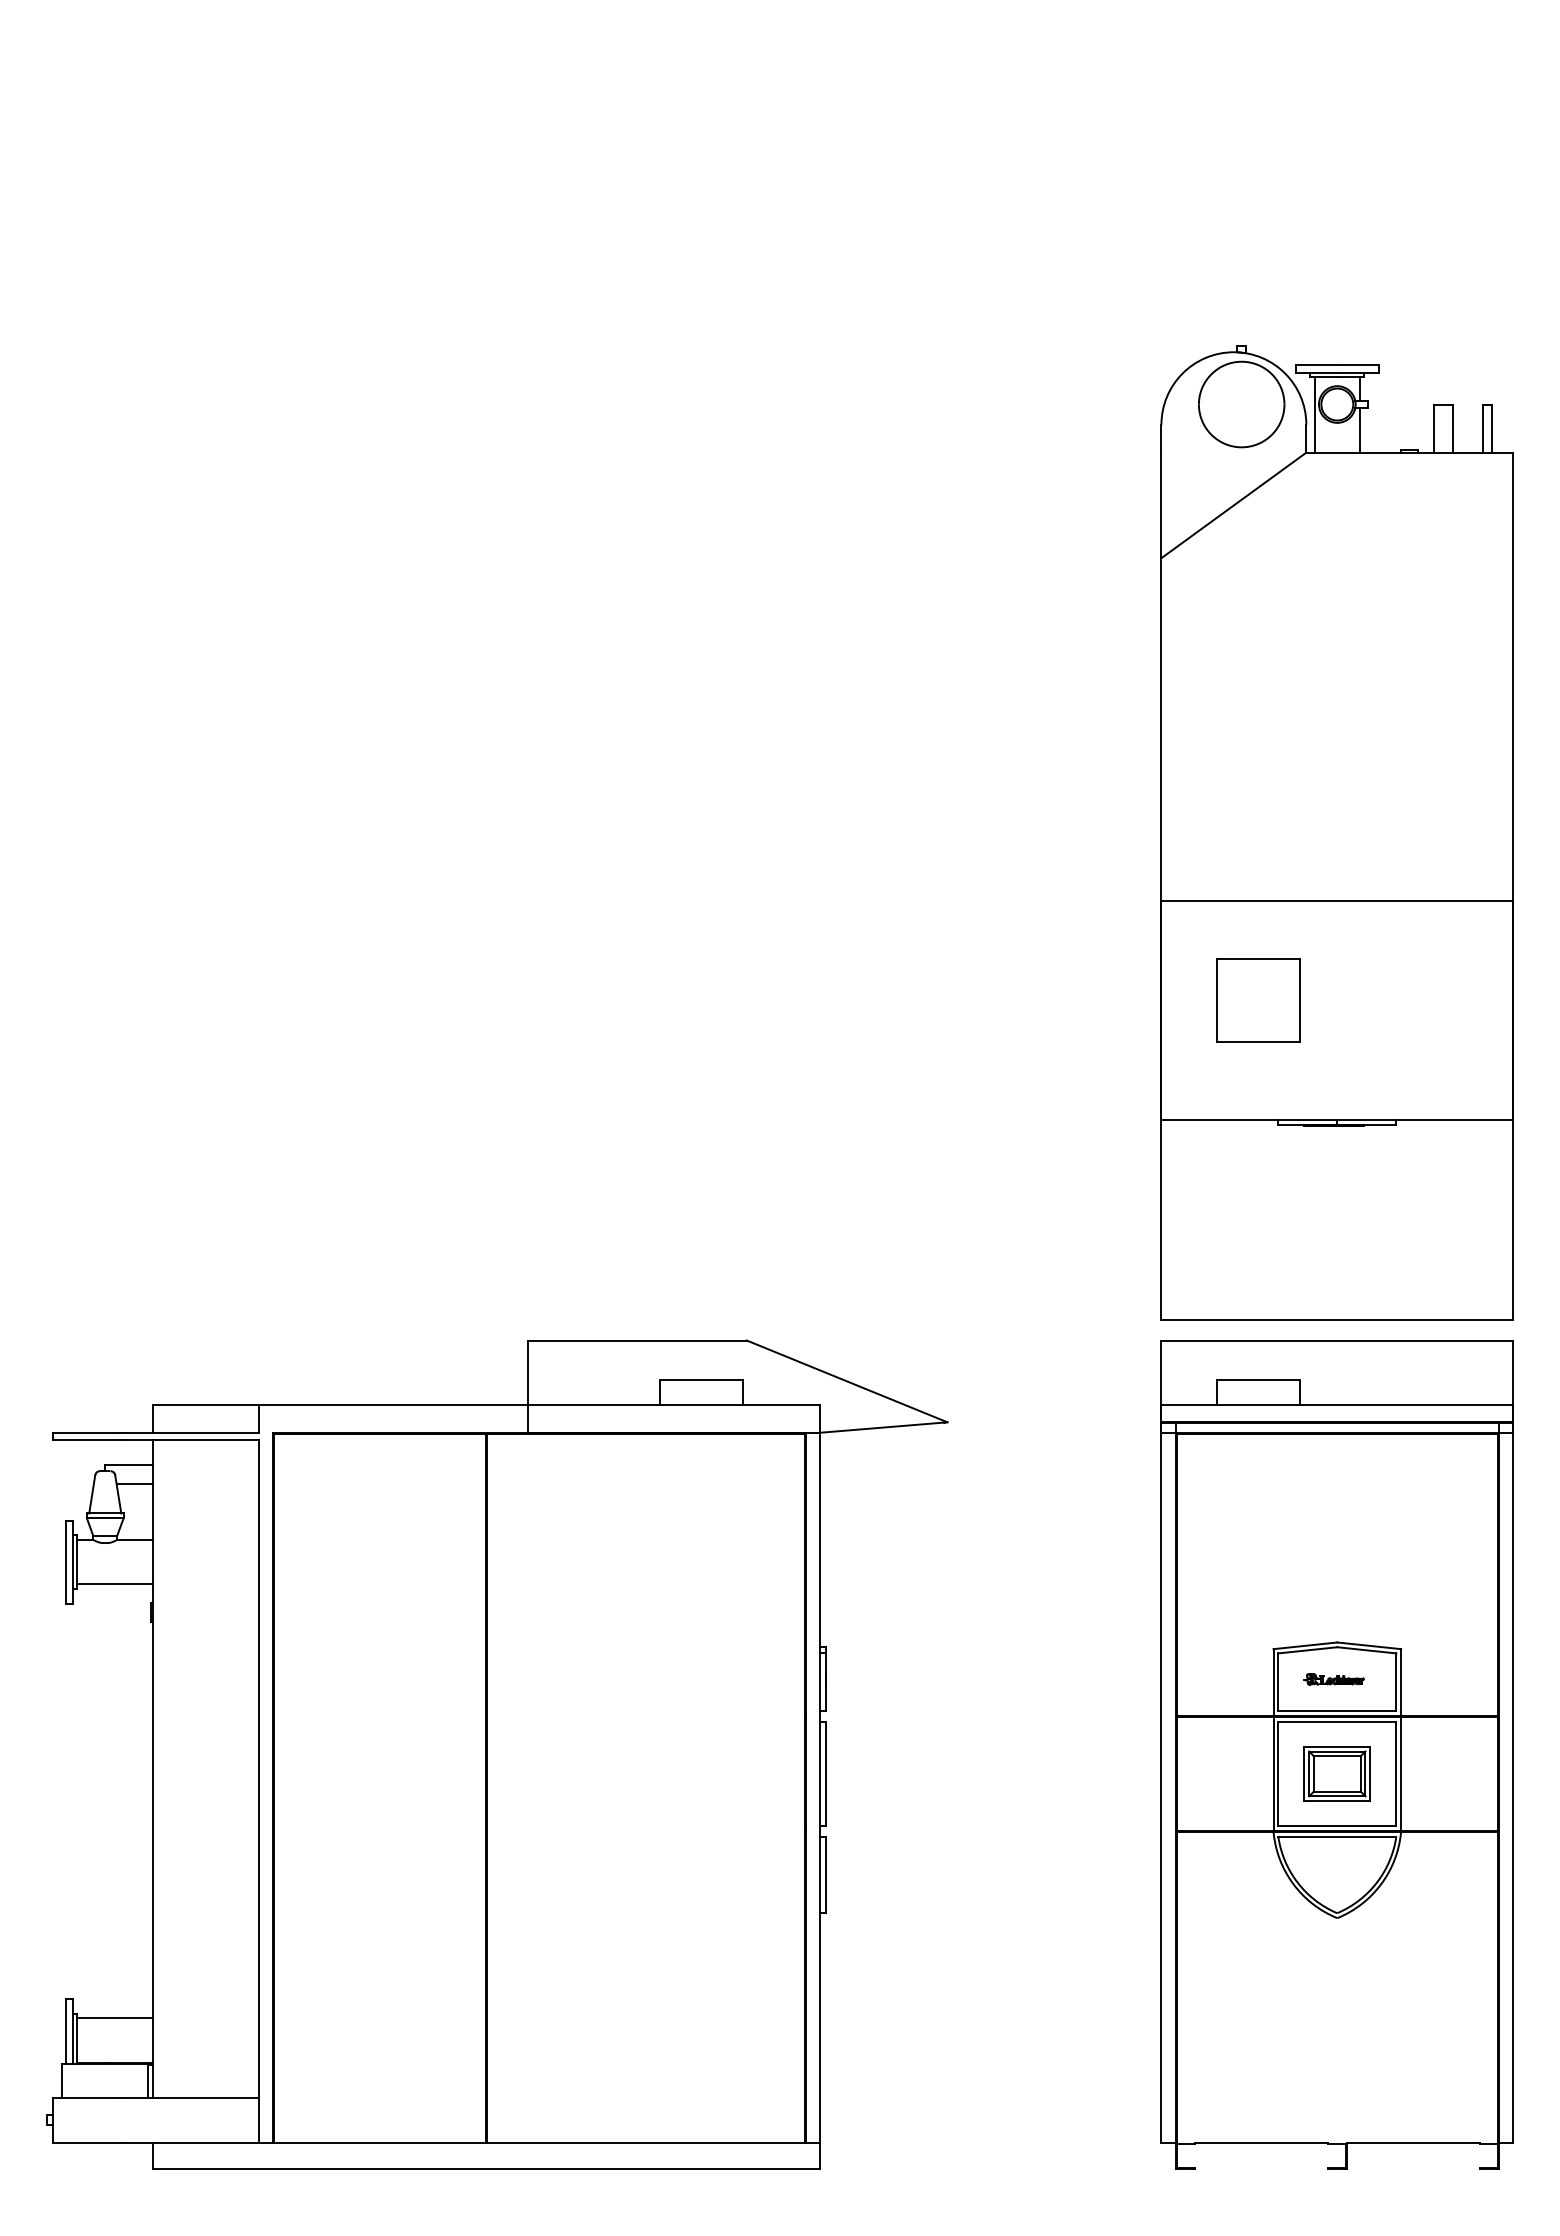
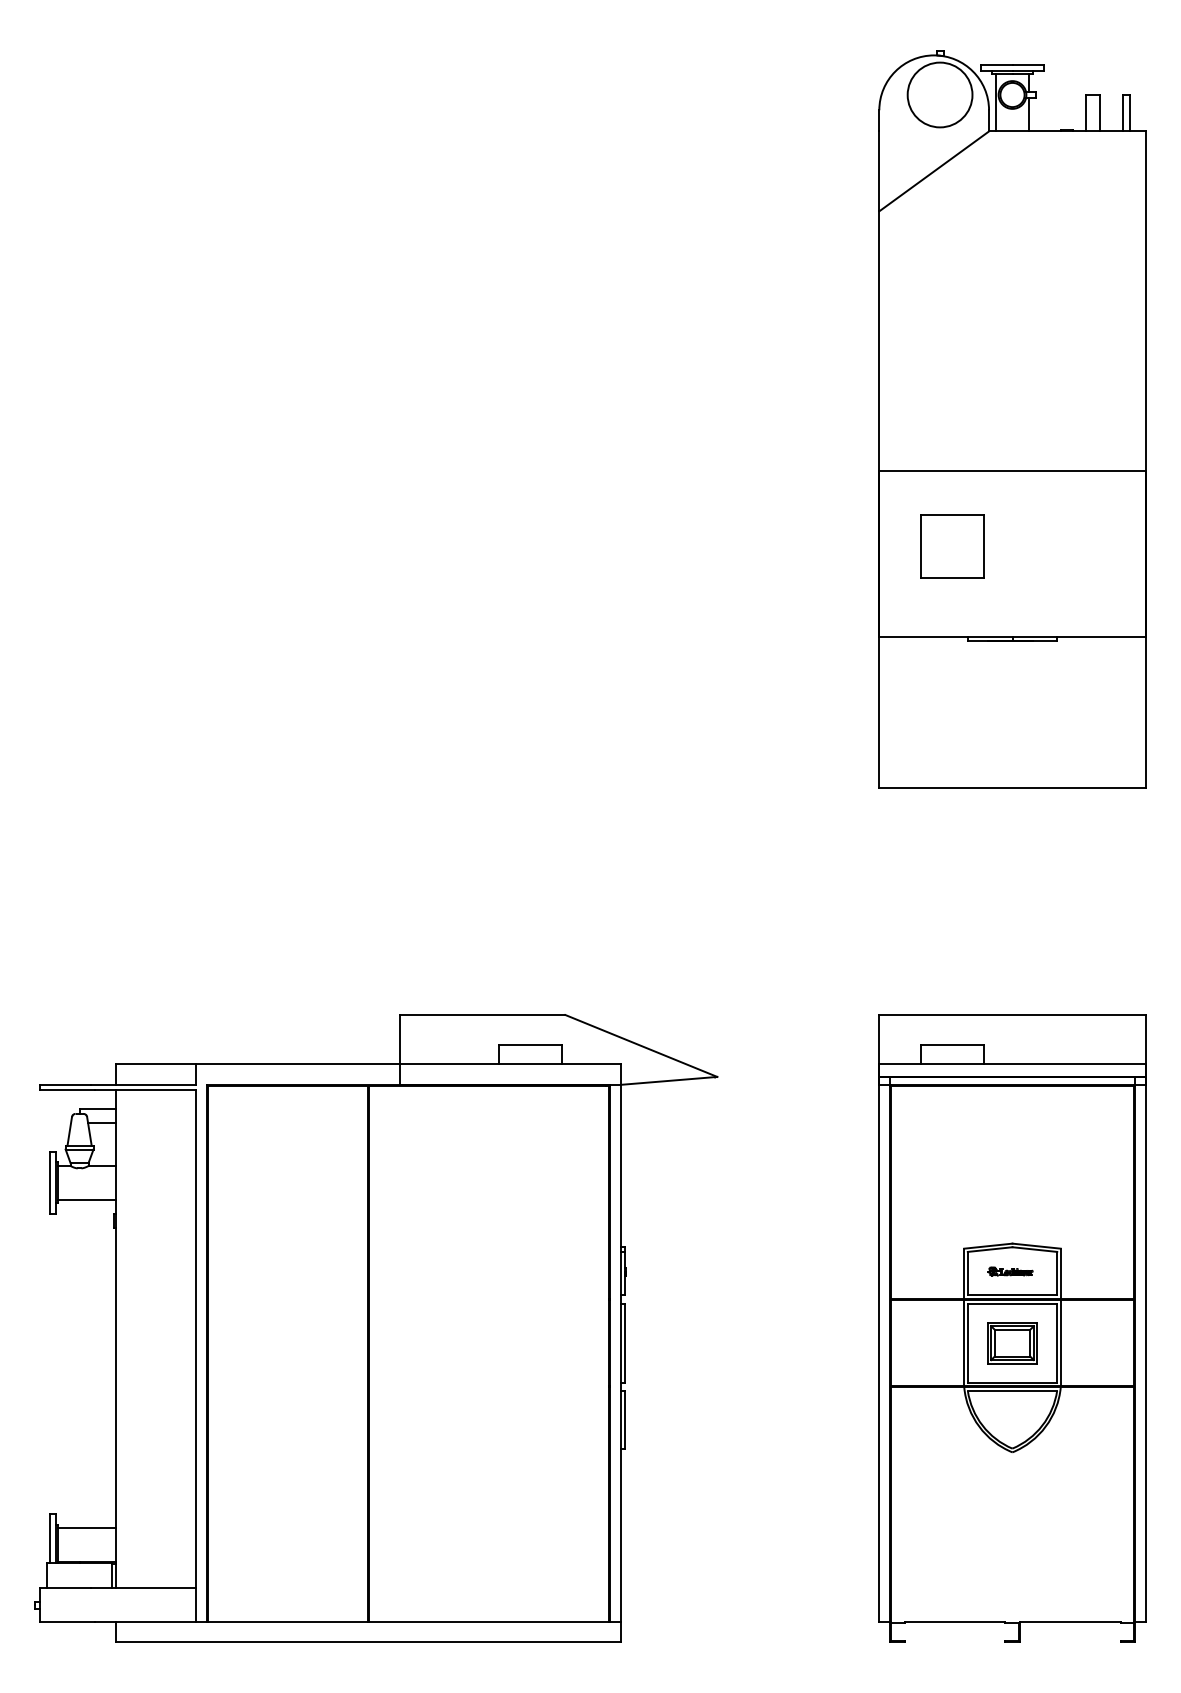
part: (1336, 832) -> (1011, 419), moved

